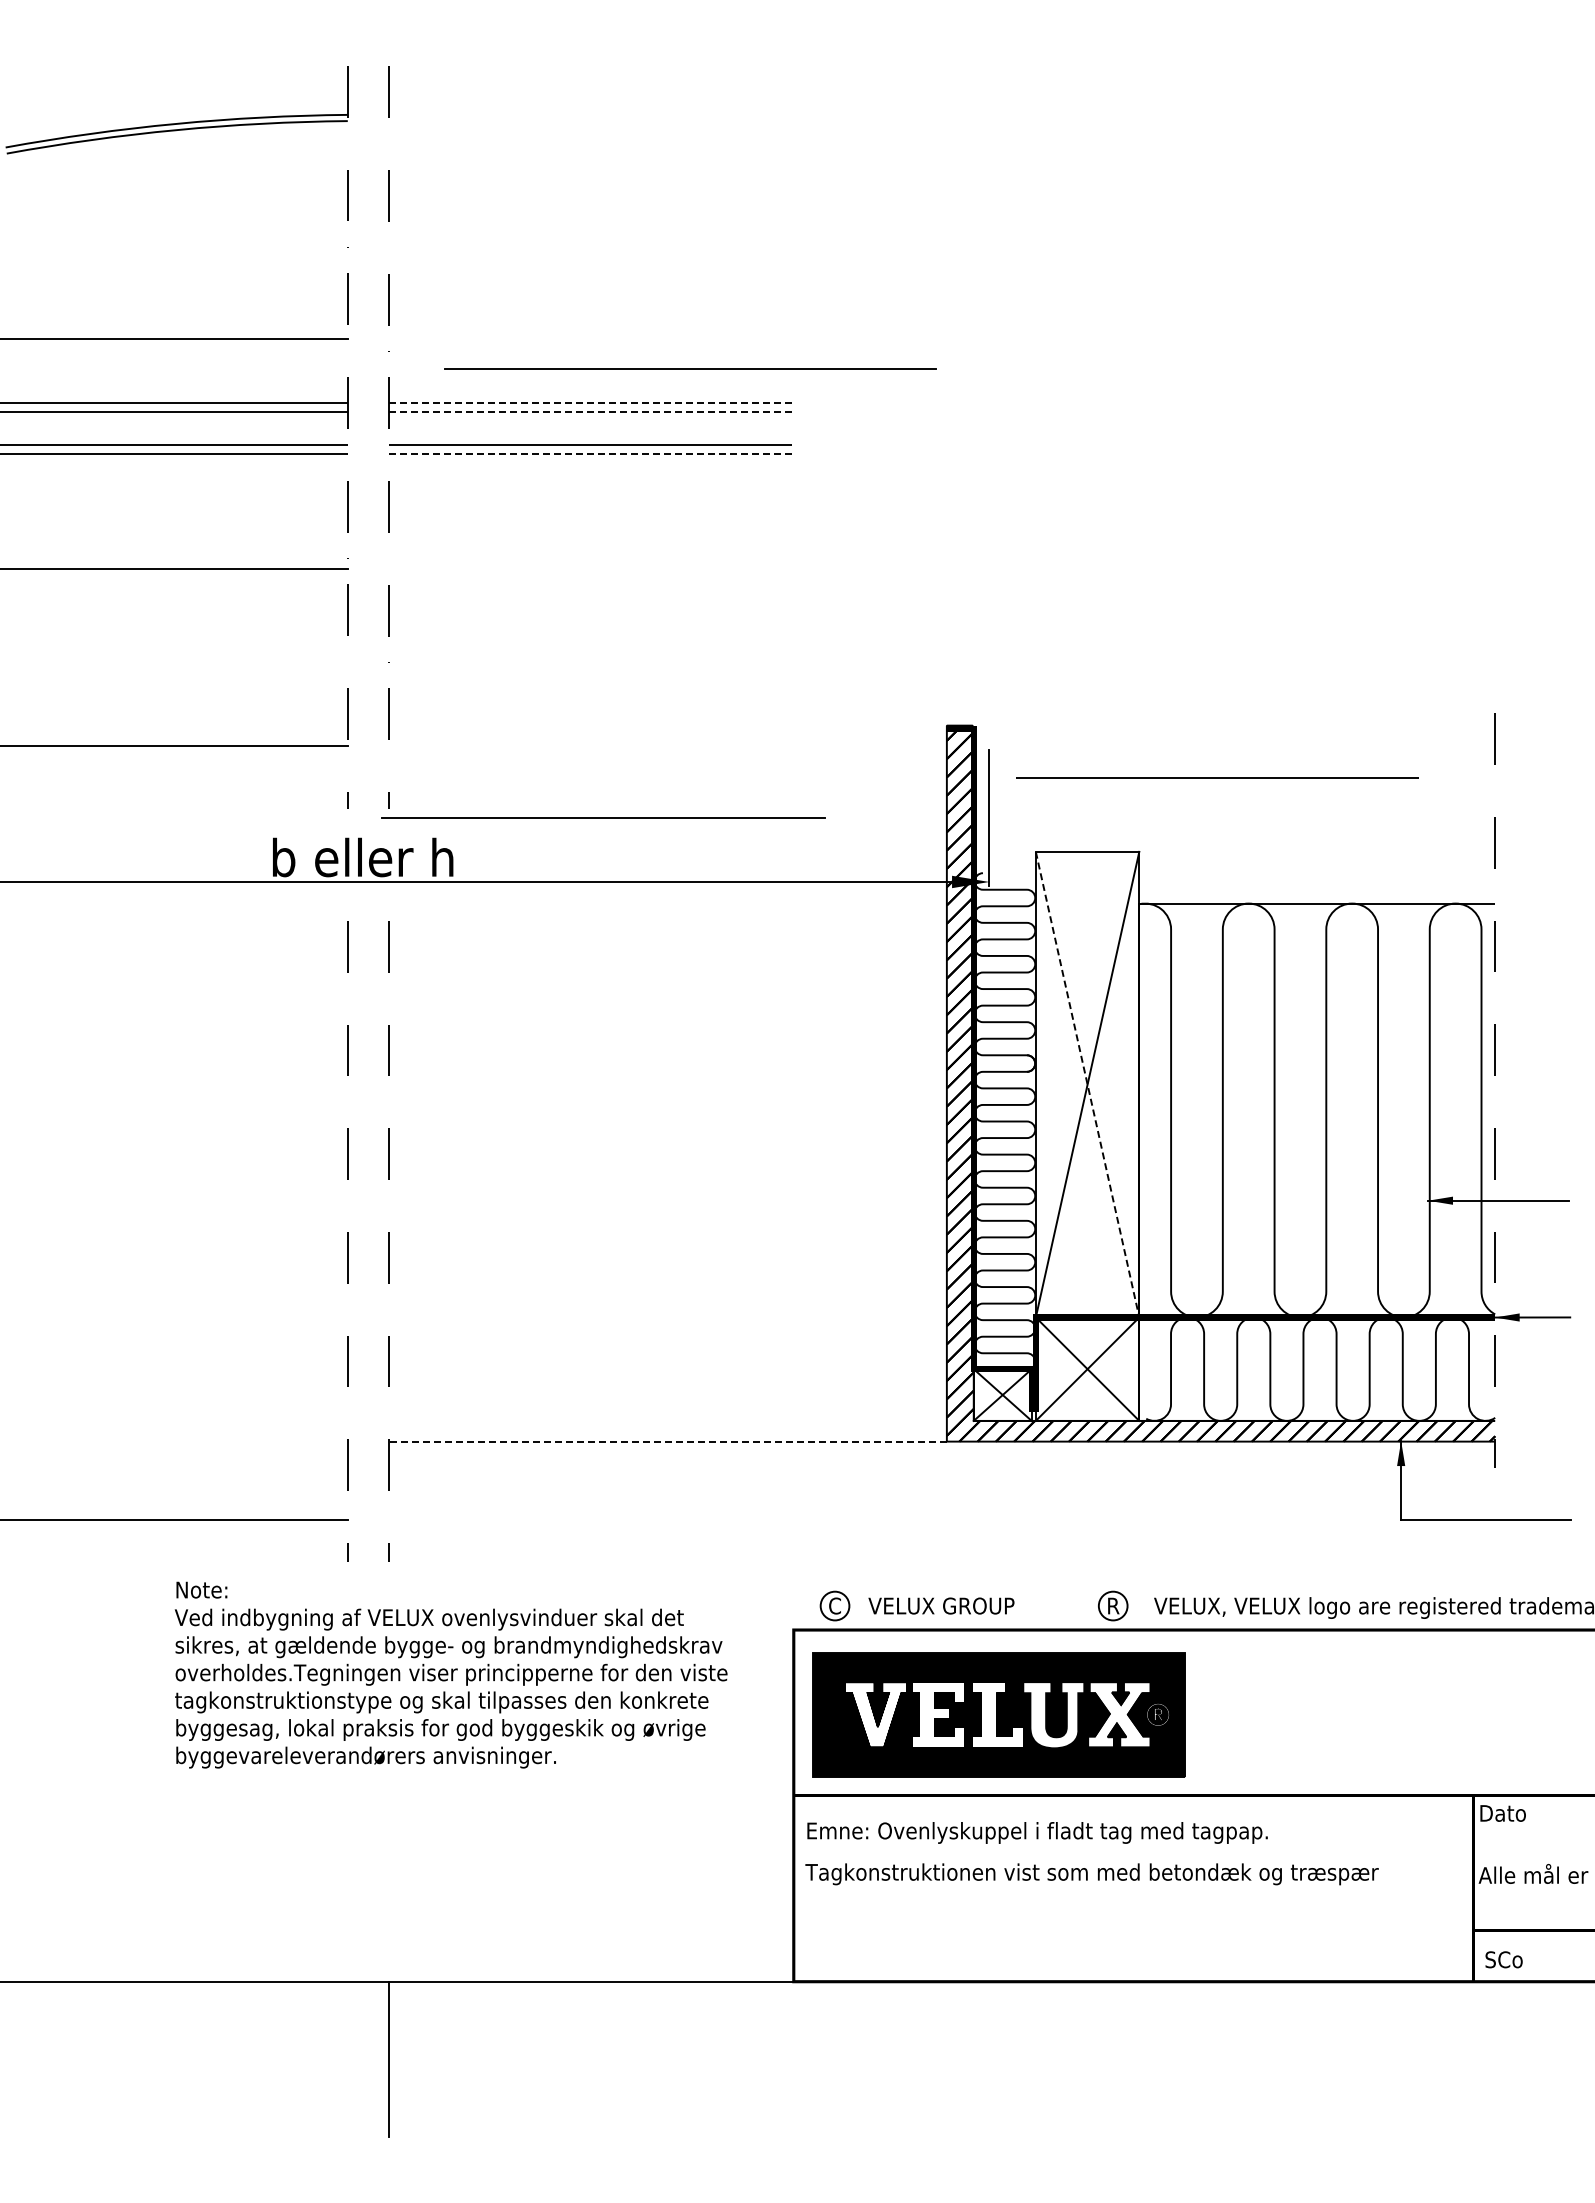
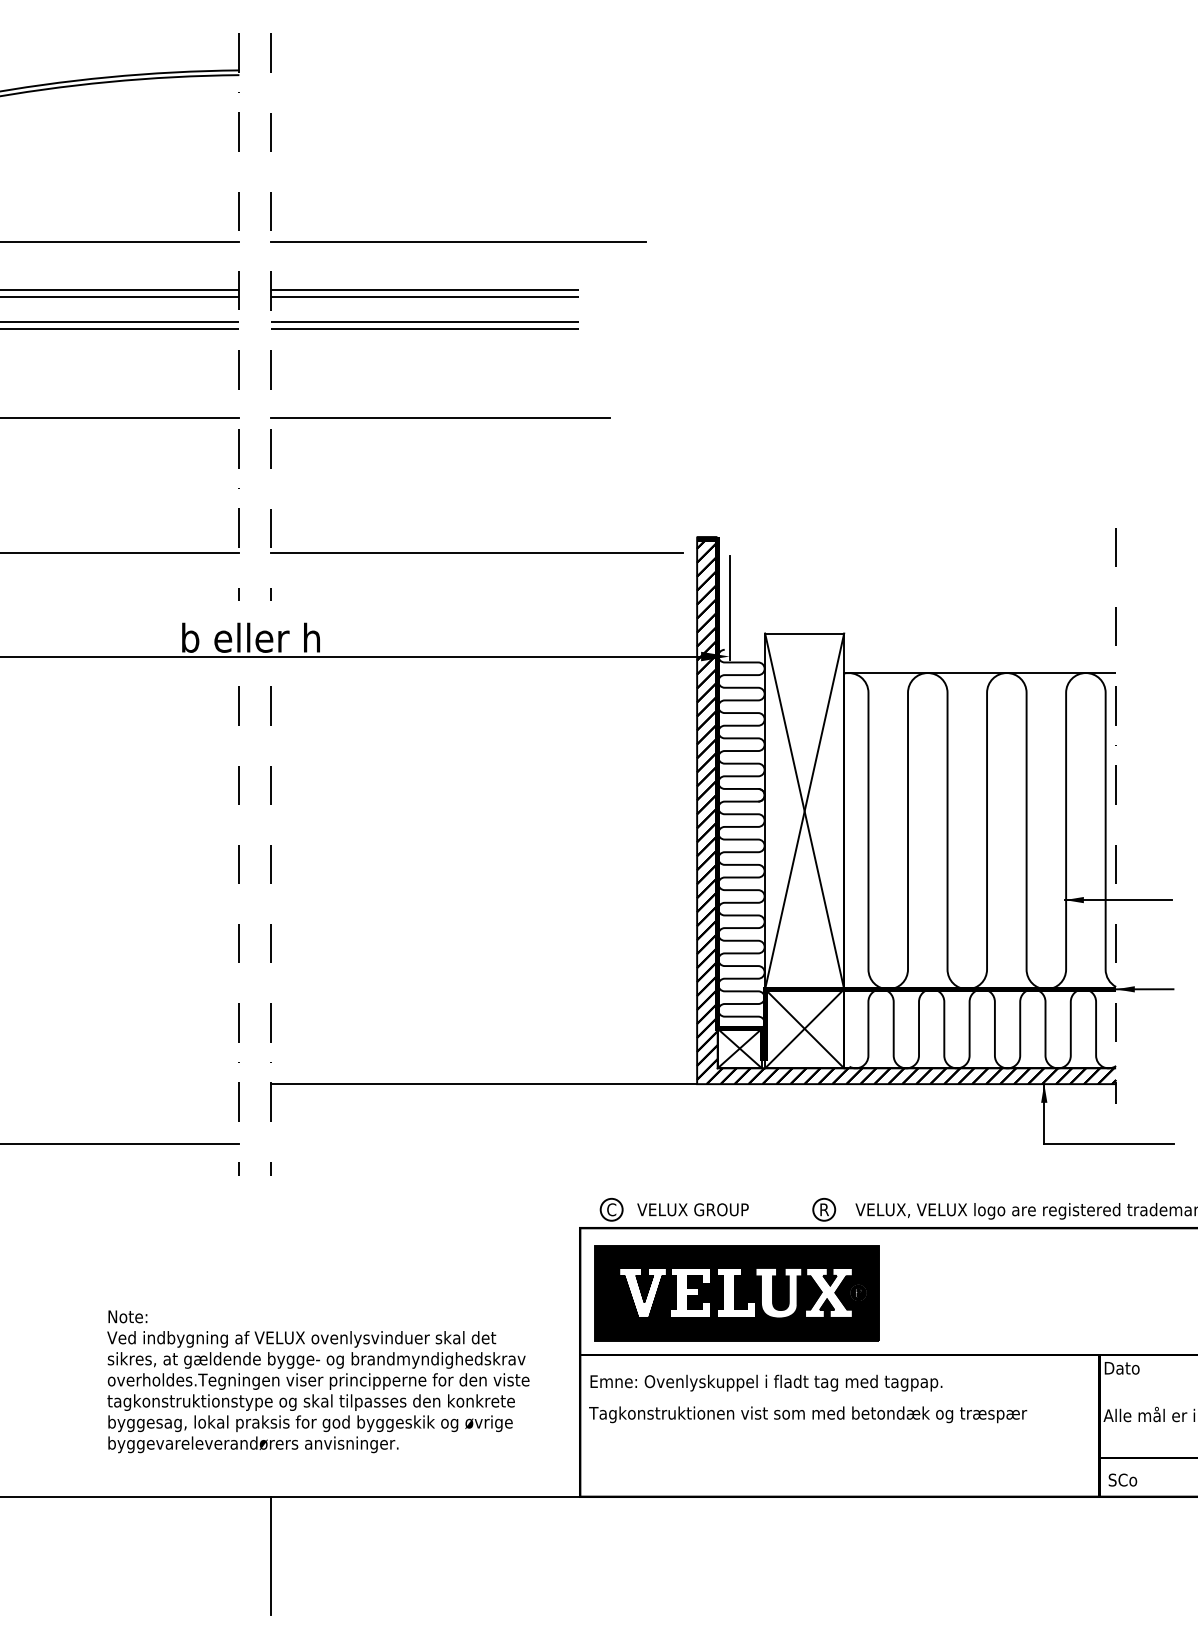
line: (690, 368) -> (458, 241), moved
line: (589, 402) -> (424, 290), dashed -> solid
line: (590, 411) -> (424, 297), dashed -> solid
line: (589, 453) -> (424, 329), dashed -> solid
line: (658, 746) -> (476, 553), added
line: (1217, 777) -> (903, 576), removed
line: (603, 817) -> (440, 417), moved
line: (1087, 1085) -> (804, 812), dashed -> solid
line: (668, 1441) -> (484, 1084), dashed -> solid
text: (450, 1674) -> (317, 1381), moved

